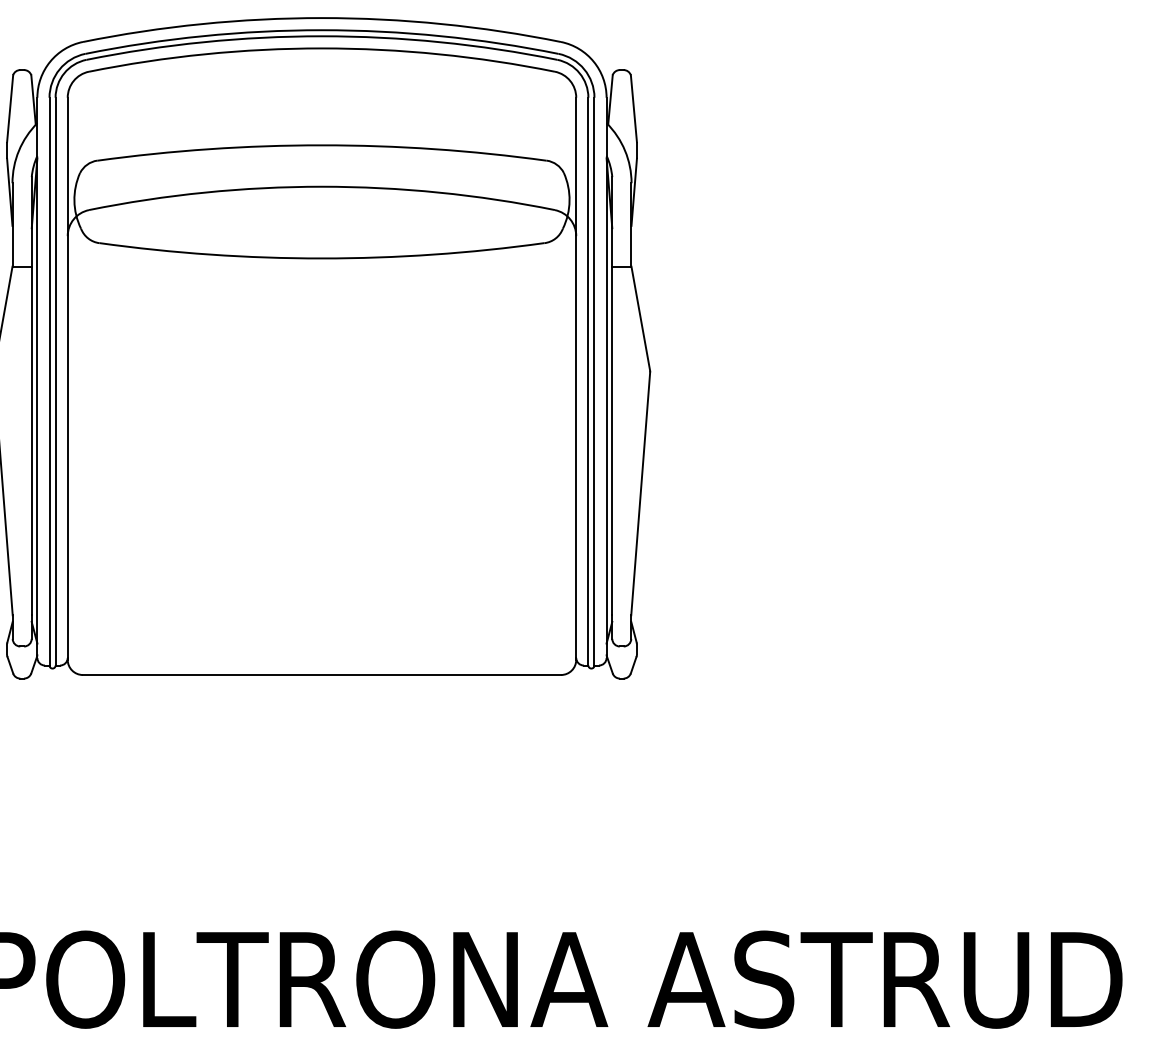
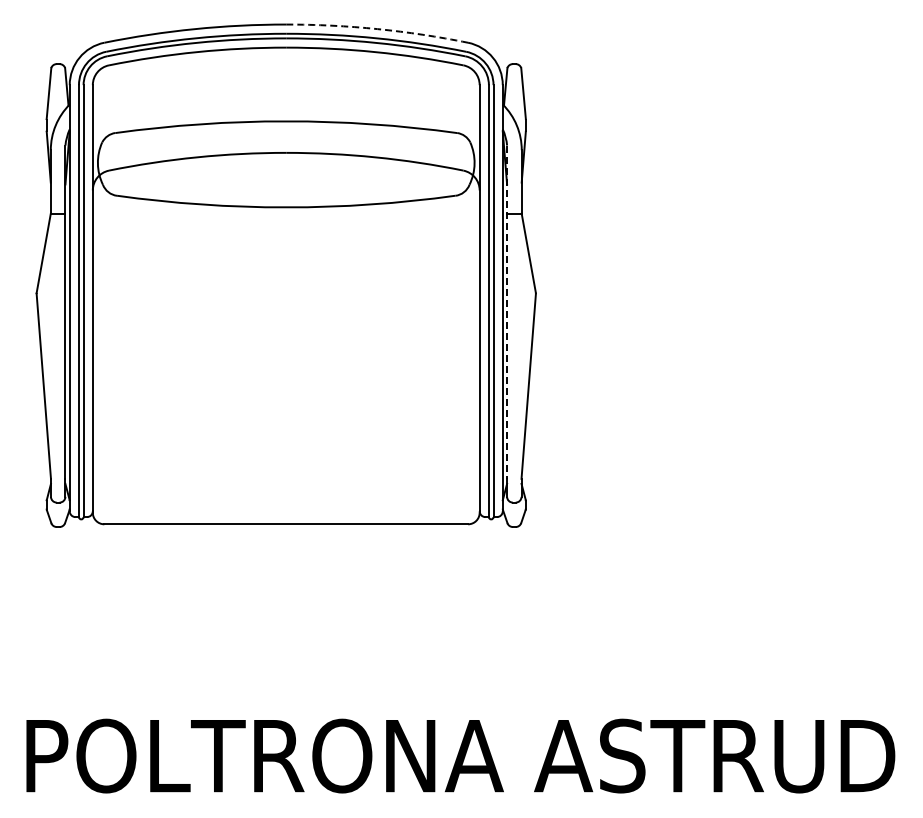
arc: (441, 24) -> (377, 29), solid -> dashed
line: (612, 396) -> (507, 312), solid -> dashed

